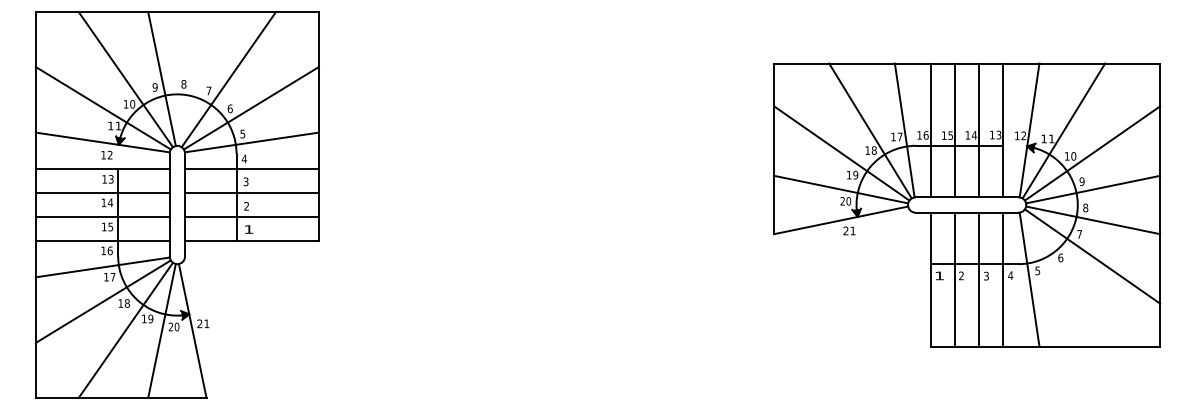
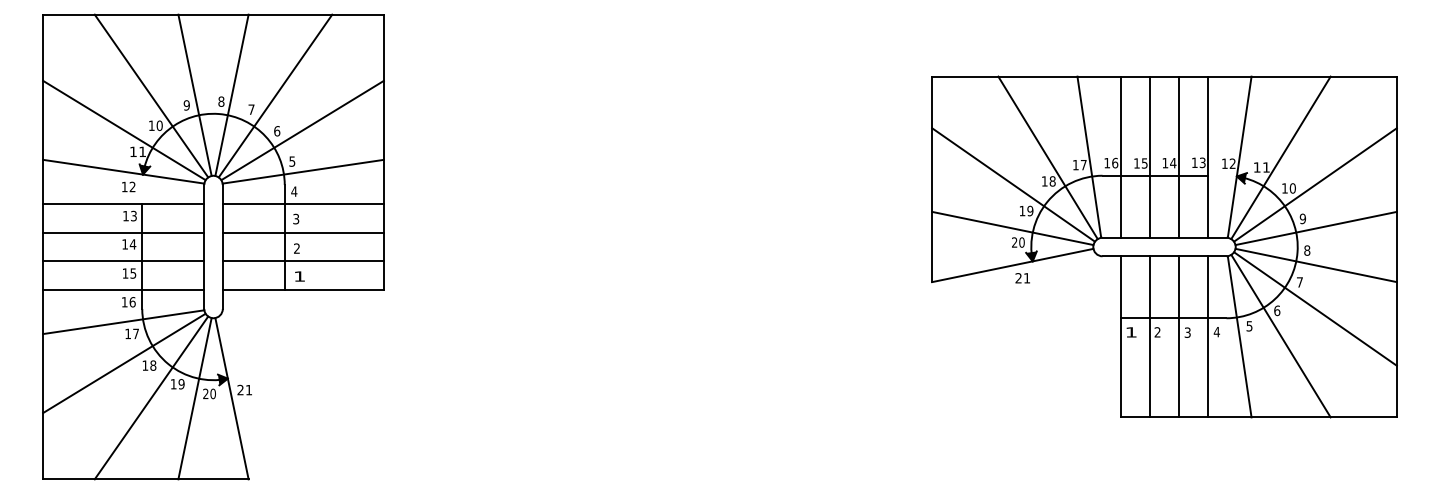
line: (192, 79) -> (231, 95), added
line: (1063, 278) -> (1280, 335), added

